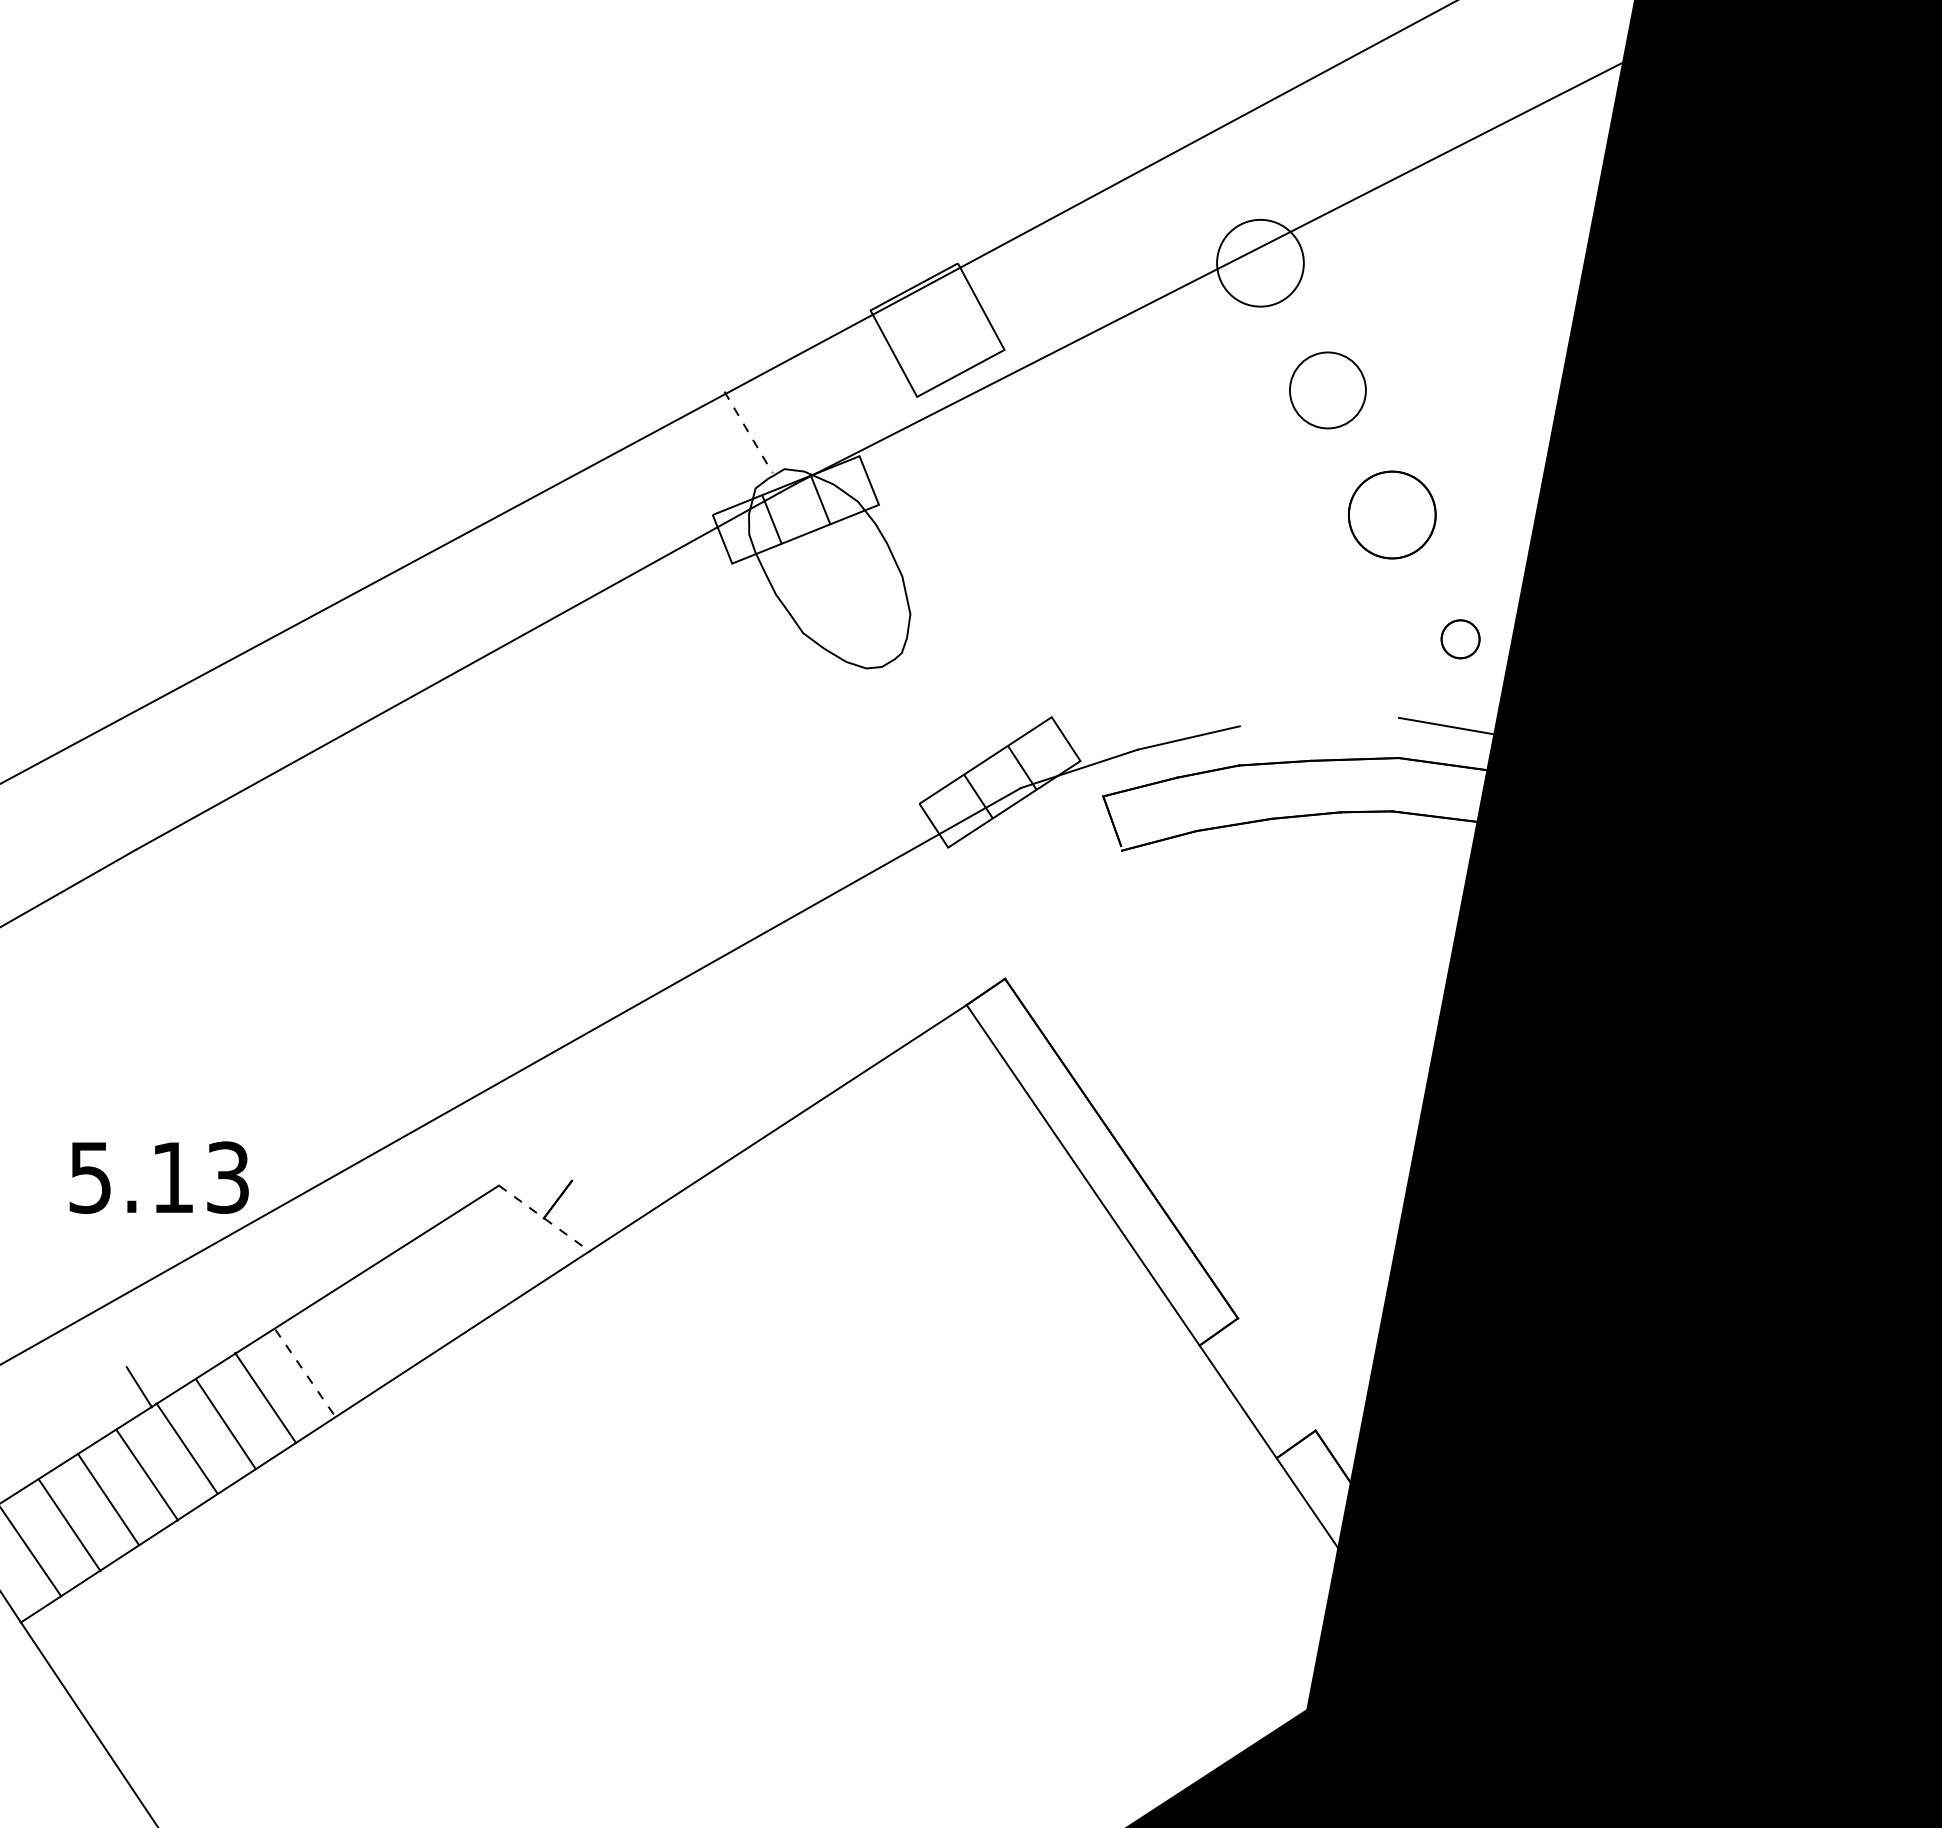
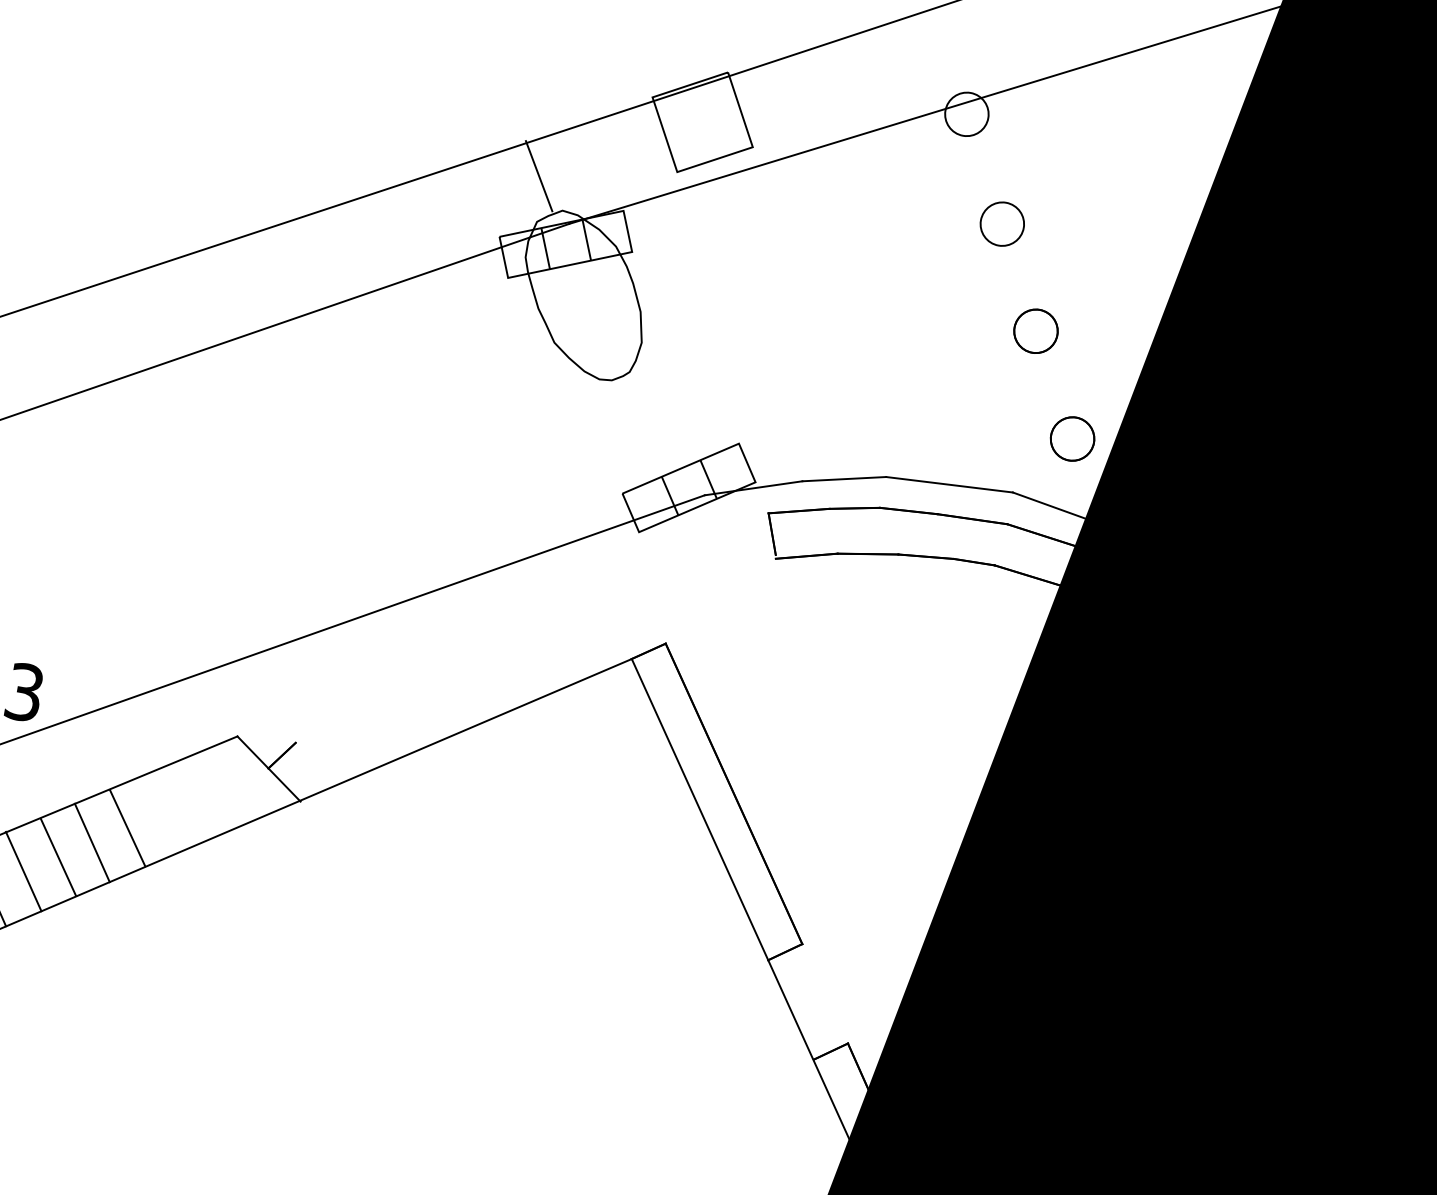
circle: (1260, 263) -> (966, 114), size x0.62
circle: (1327, 390) -> (1002, 224), size x0.71
line: (748, 431) -> (539, 175), dashed -> solid
circle: (1392, 514) -> (1036, 331), size x0.62
circle: (1460, 639) -> (1072, 439), size x1.43
line: (1318, 721) -> (948, 484), added
line: (544, 1218) -> (268, 768), dashed -> solid
line: (383, 1322) -> (127, 828), added
line: (343, 1347) -> (92, 842), added
line: (305, 1373) -> (58, 857), dashed -> solid

